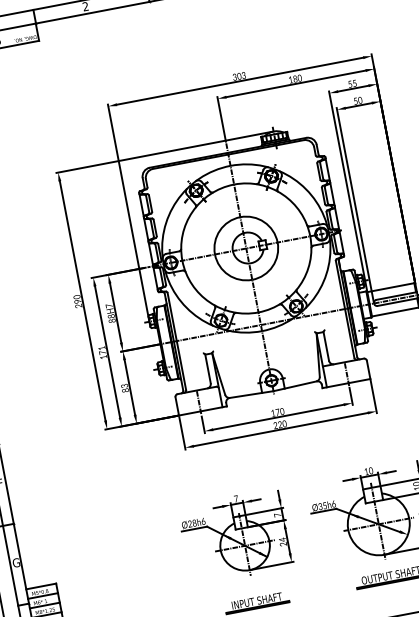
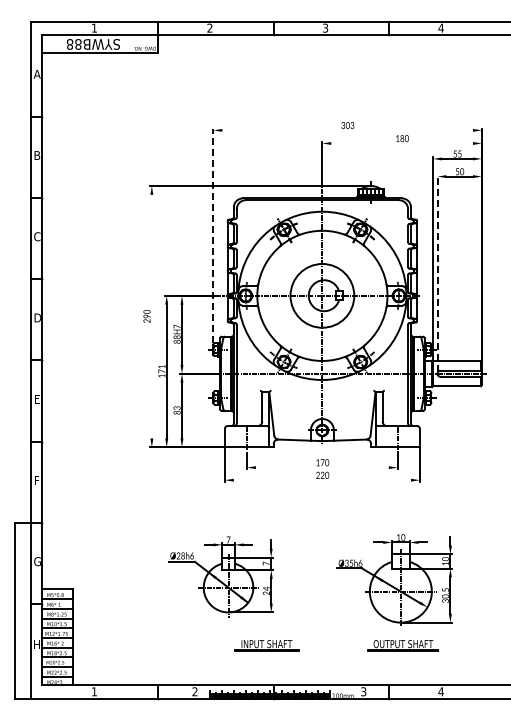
line: (239, 81) -> (347, 130), removed
line: (295, 84) -> (401, 143), removed
line: (355, 204) -> (437, 273), solid -> dashed
line: (128, 209) -> (213, 235), solid -> dashed
line: (82, 300) -> (151, 316), removed
line: (278, 417) -> (322, 467), removed
line: (280, 430) -> (321, 480), removed
part: (235, 536) -> (220, 576), moved

